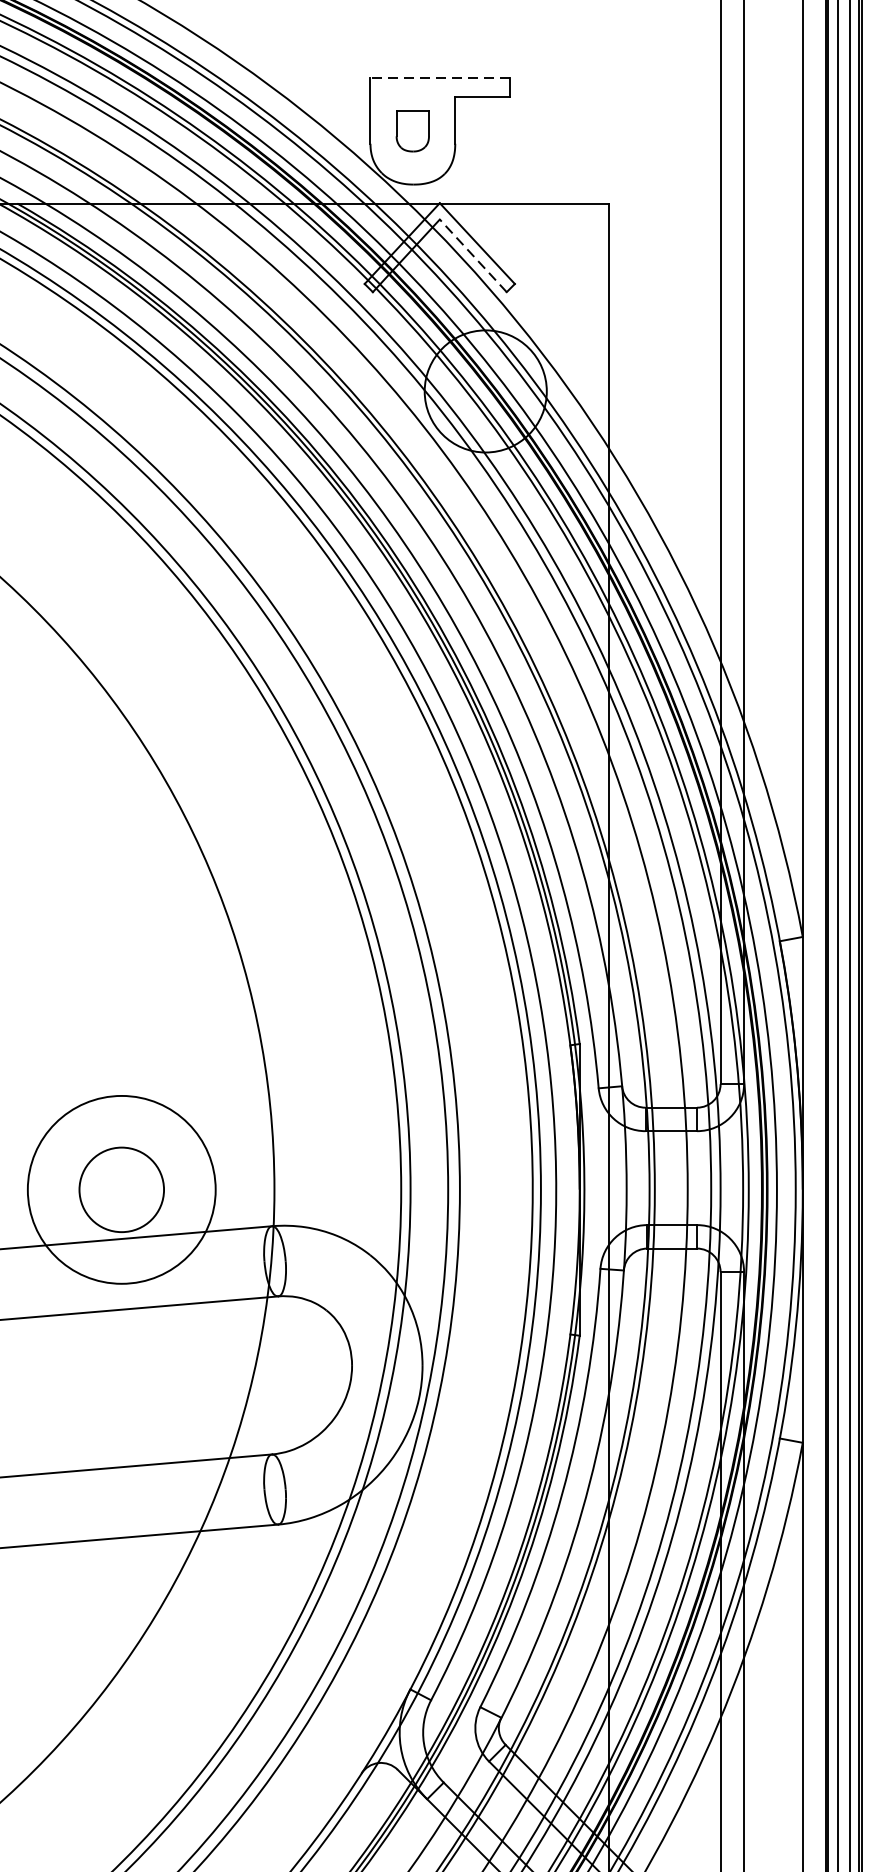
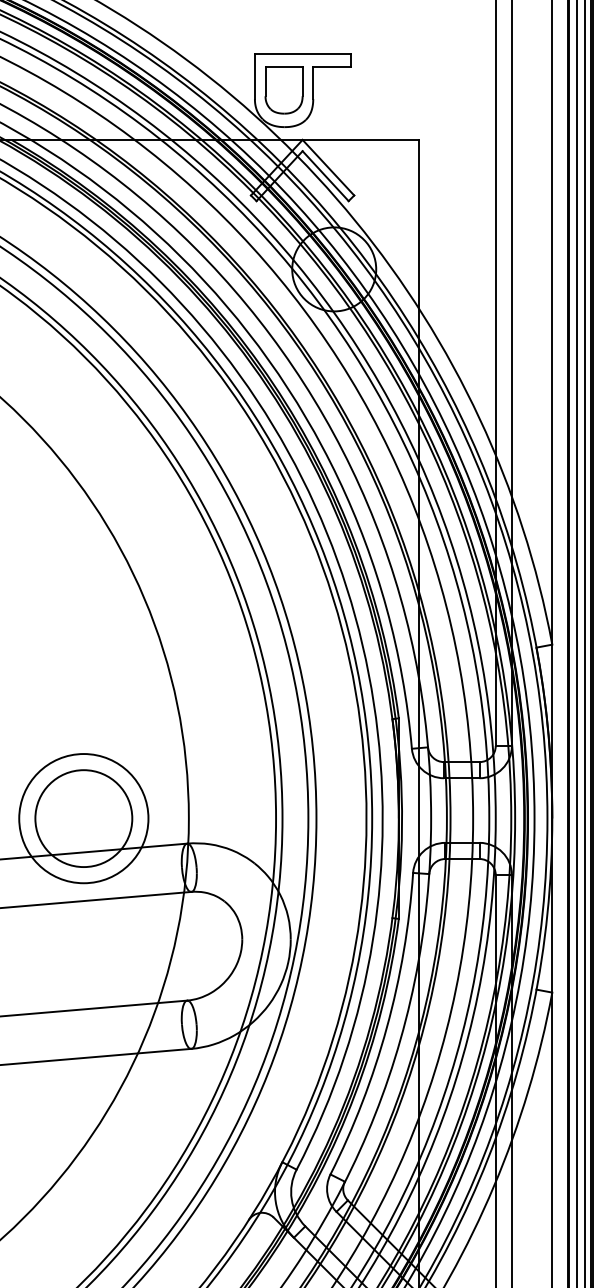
line: (439, 77) -> (302, 53), dashed -> solid
part: (412, 131) -> (283, 90), size x1.67
line: (473, 256) -> (325, 176), dashed -> solid
circle: (121, 1189) -> (83, 818), size x1.67

